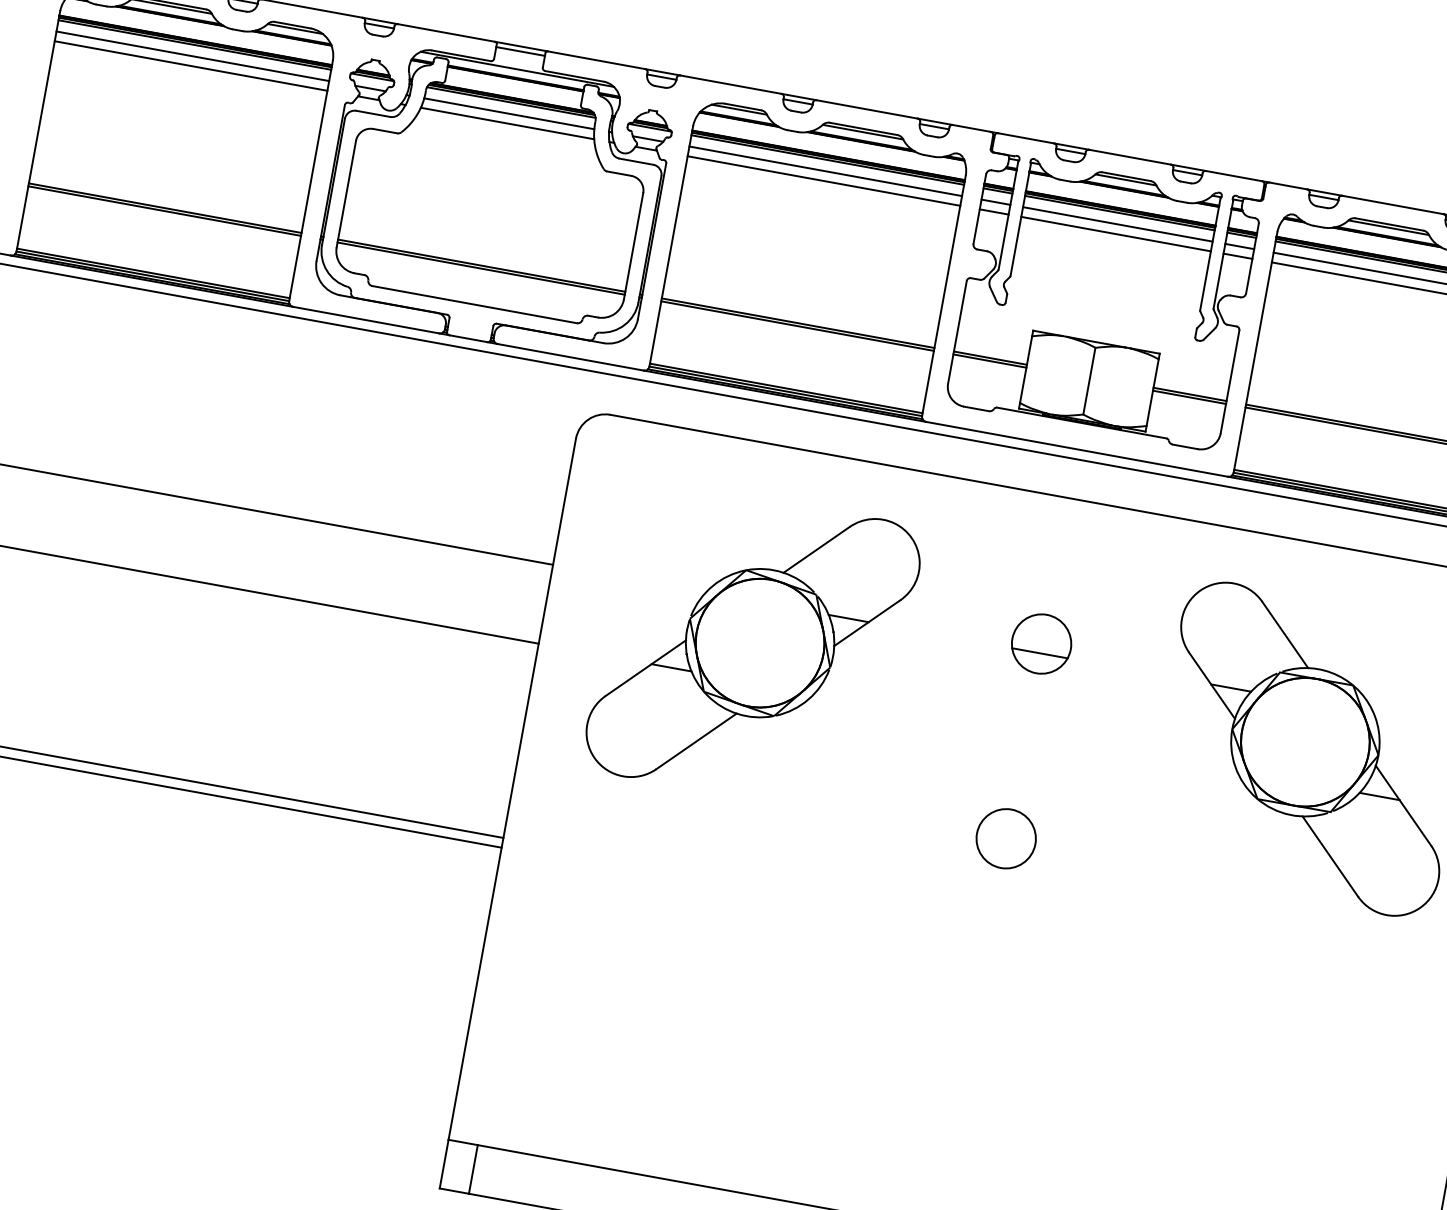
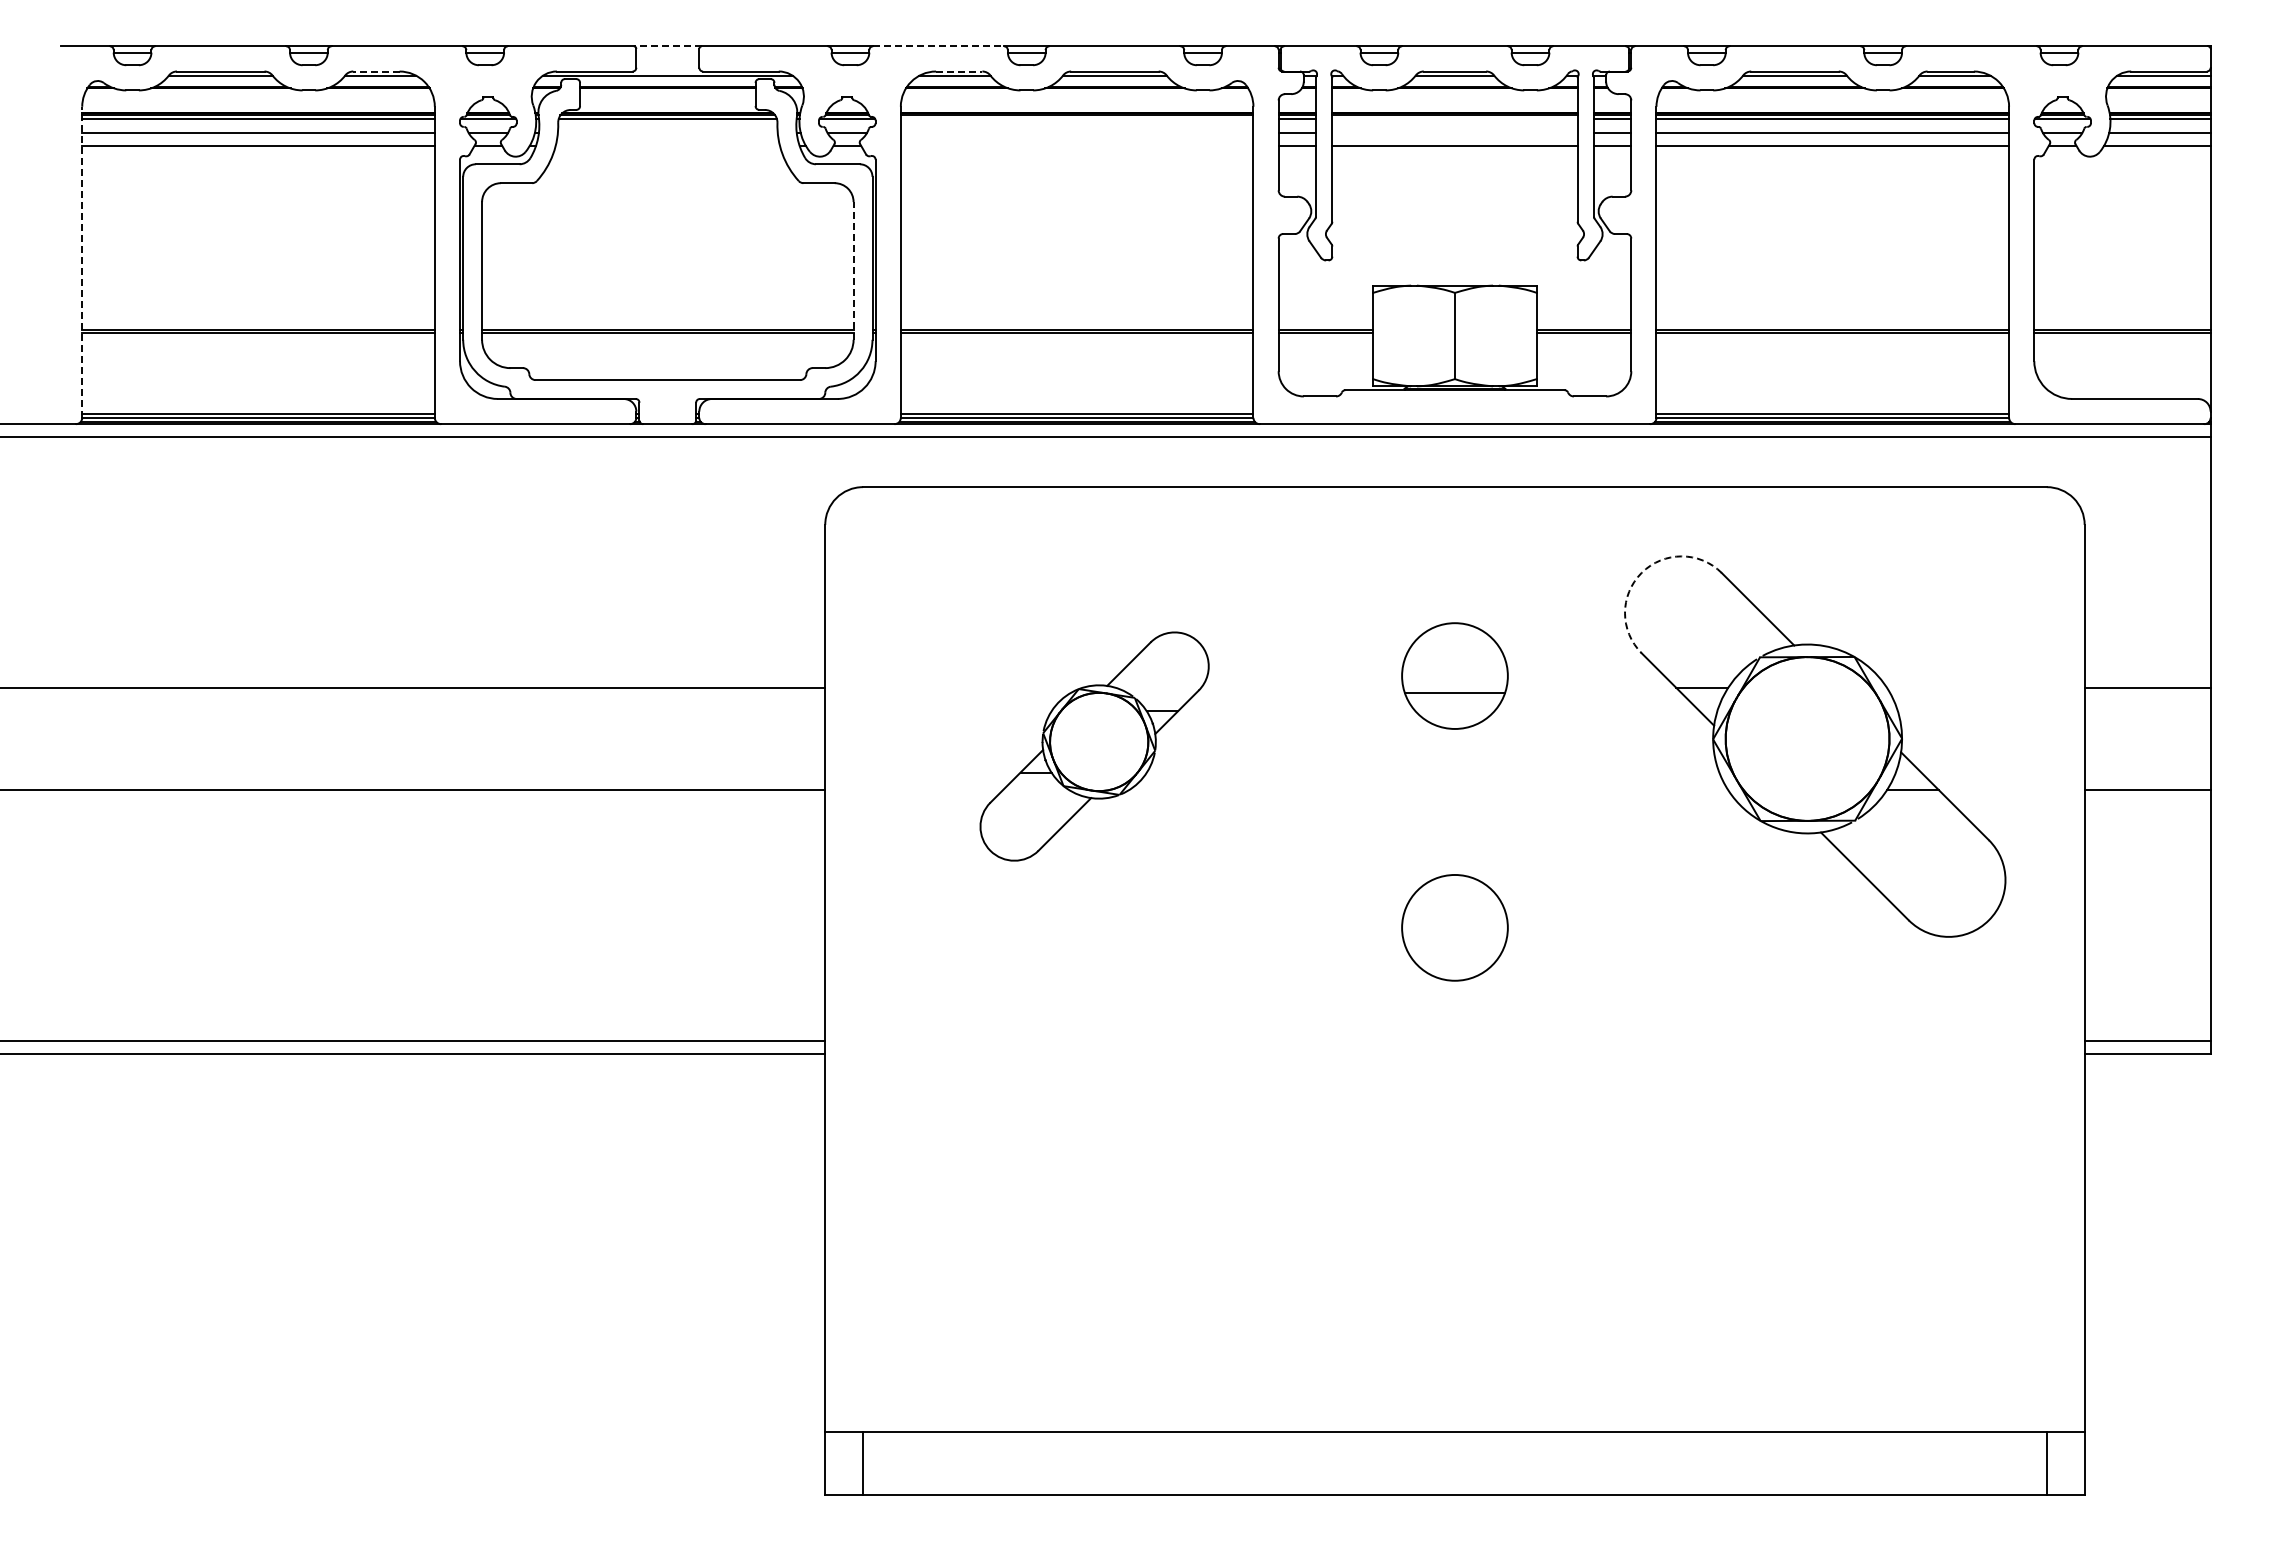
line: (291, 24) -> (375, 71), solid -> dashed
line: (521, 46) -> (667, 46), solid -> dashed
line: (520, 51) -> (667, 52), removed
line: (731, 84) -> (939, 46), solid -> dashed
line: (743, 107) -> (959, 71), solid -> dashed
line: (509, 113) -> (667, 133), removed
line: (507, 123) -> (667, 145), removed
line: (38, 131) -> (82, 262), solid -> dashed
line: (827, 159) -> (1076, 118), removed
line: (825, 171) -> (1076, 133), removed
line: (823, 180) -> (1076, 145), removed
line: (1119, 212) -> (1454, 118), removed
line: (1117, 224) -> (1454, 133), removed
line: (633, 246) -> (853, 270), solid -> dashed
arc: (1200, 590) -> (1641, 573), solid -> dashed
part: (1041, 643) -> (1454, 675), size x1.4
part: (753, 647) -> (1094, 746), size x0.6
circle: (1005, 838) -> (1454, 927), size x1.4

